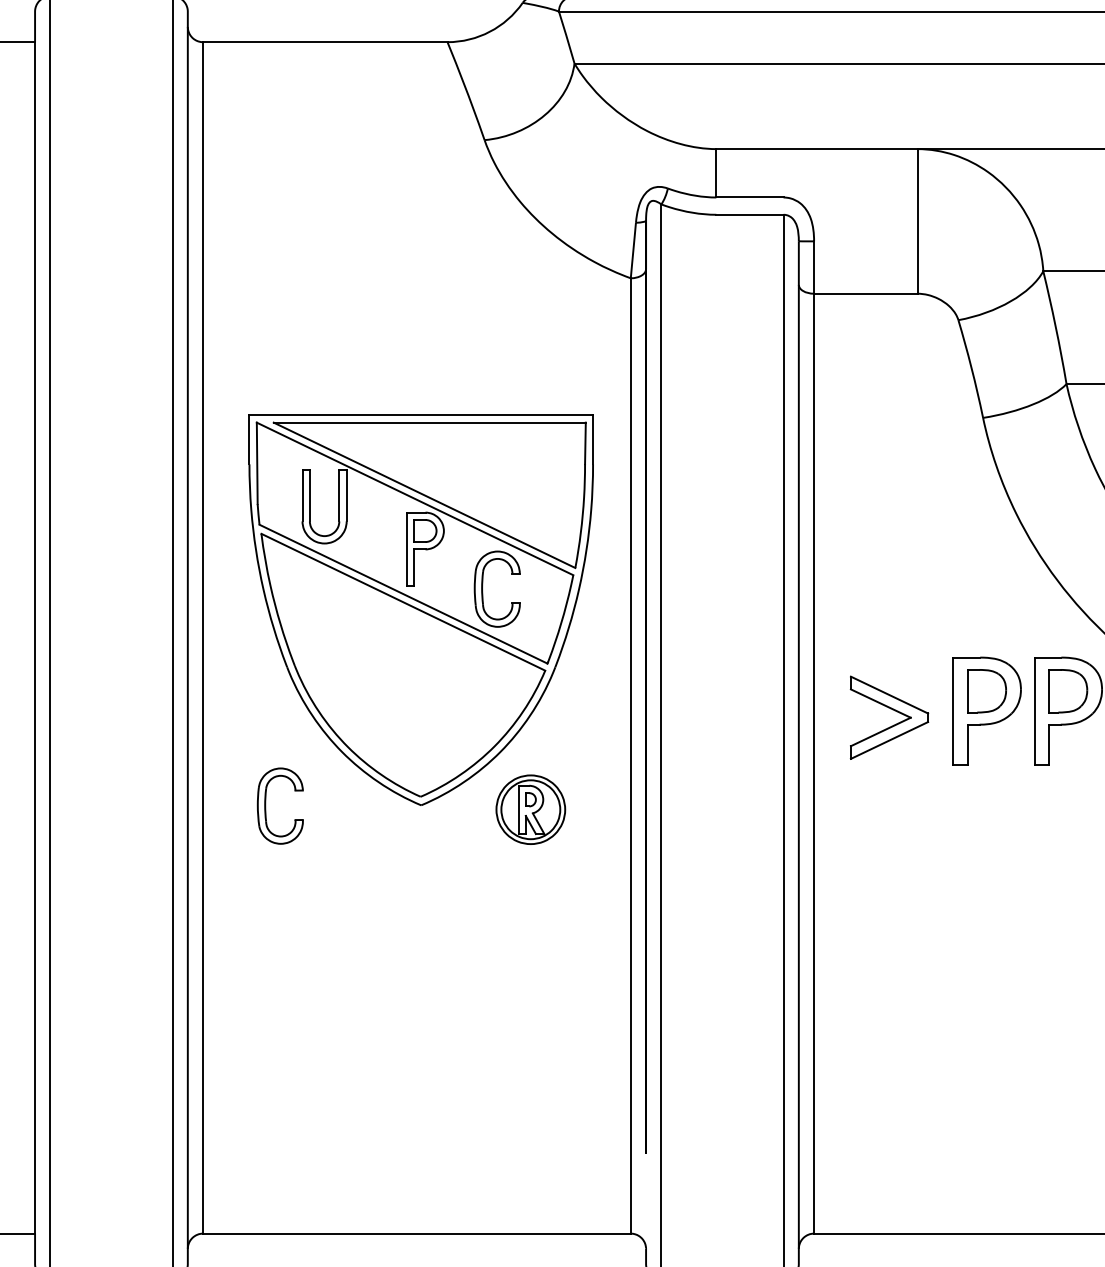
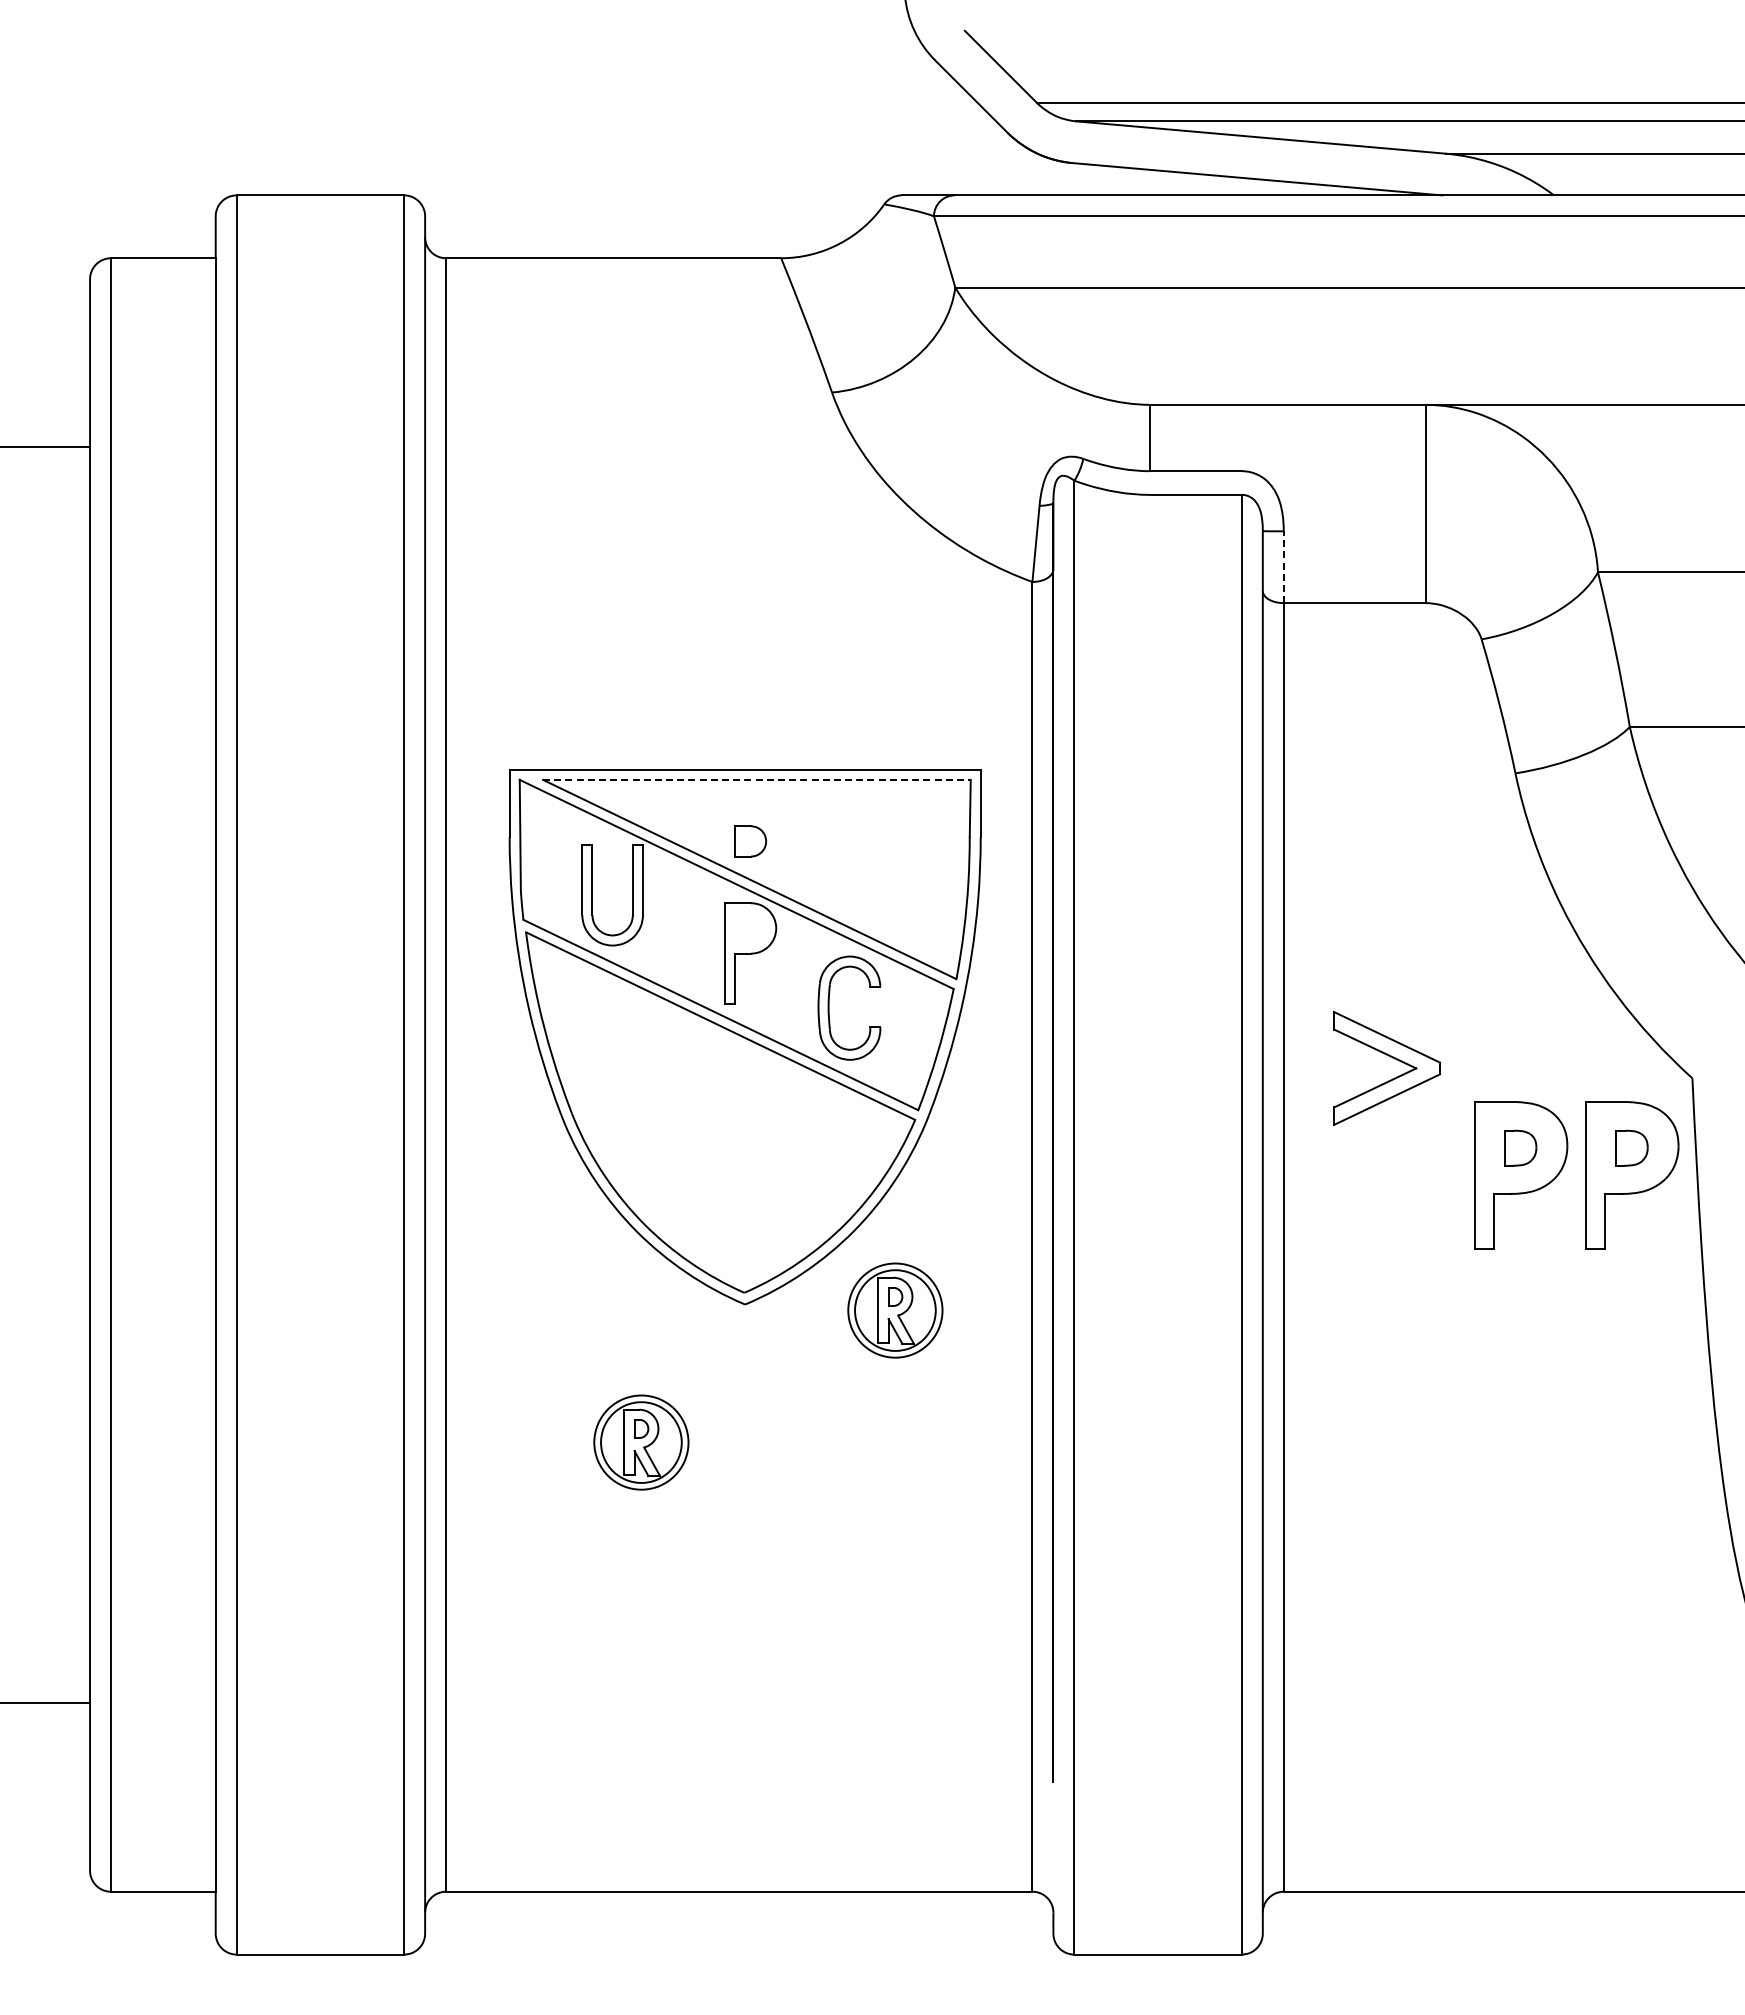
line: (813, 267) -> (1283, 567), solid -> dashed
line: (429, 422) -> (756, 779), solid -> dashed
part: (425, 531) -> (750, 841), moved
part: (986, 691) -> (1520, 1148), size x0.6
part: (1067, 691) -> (1631, 1148), size x0.6
part: (893, 710) -> (1392, 1058), moved
part: (266, 806) -> (532, 1305), removed
part: (345, 905) -> (641, 1442), added

